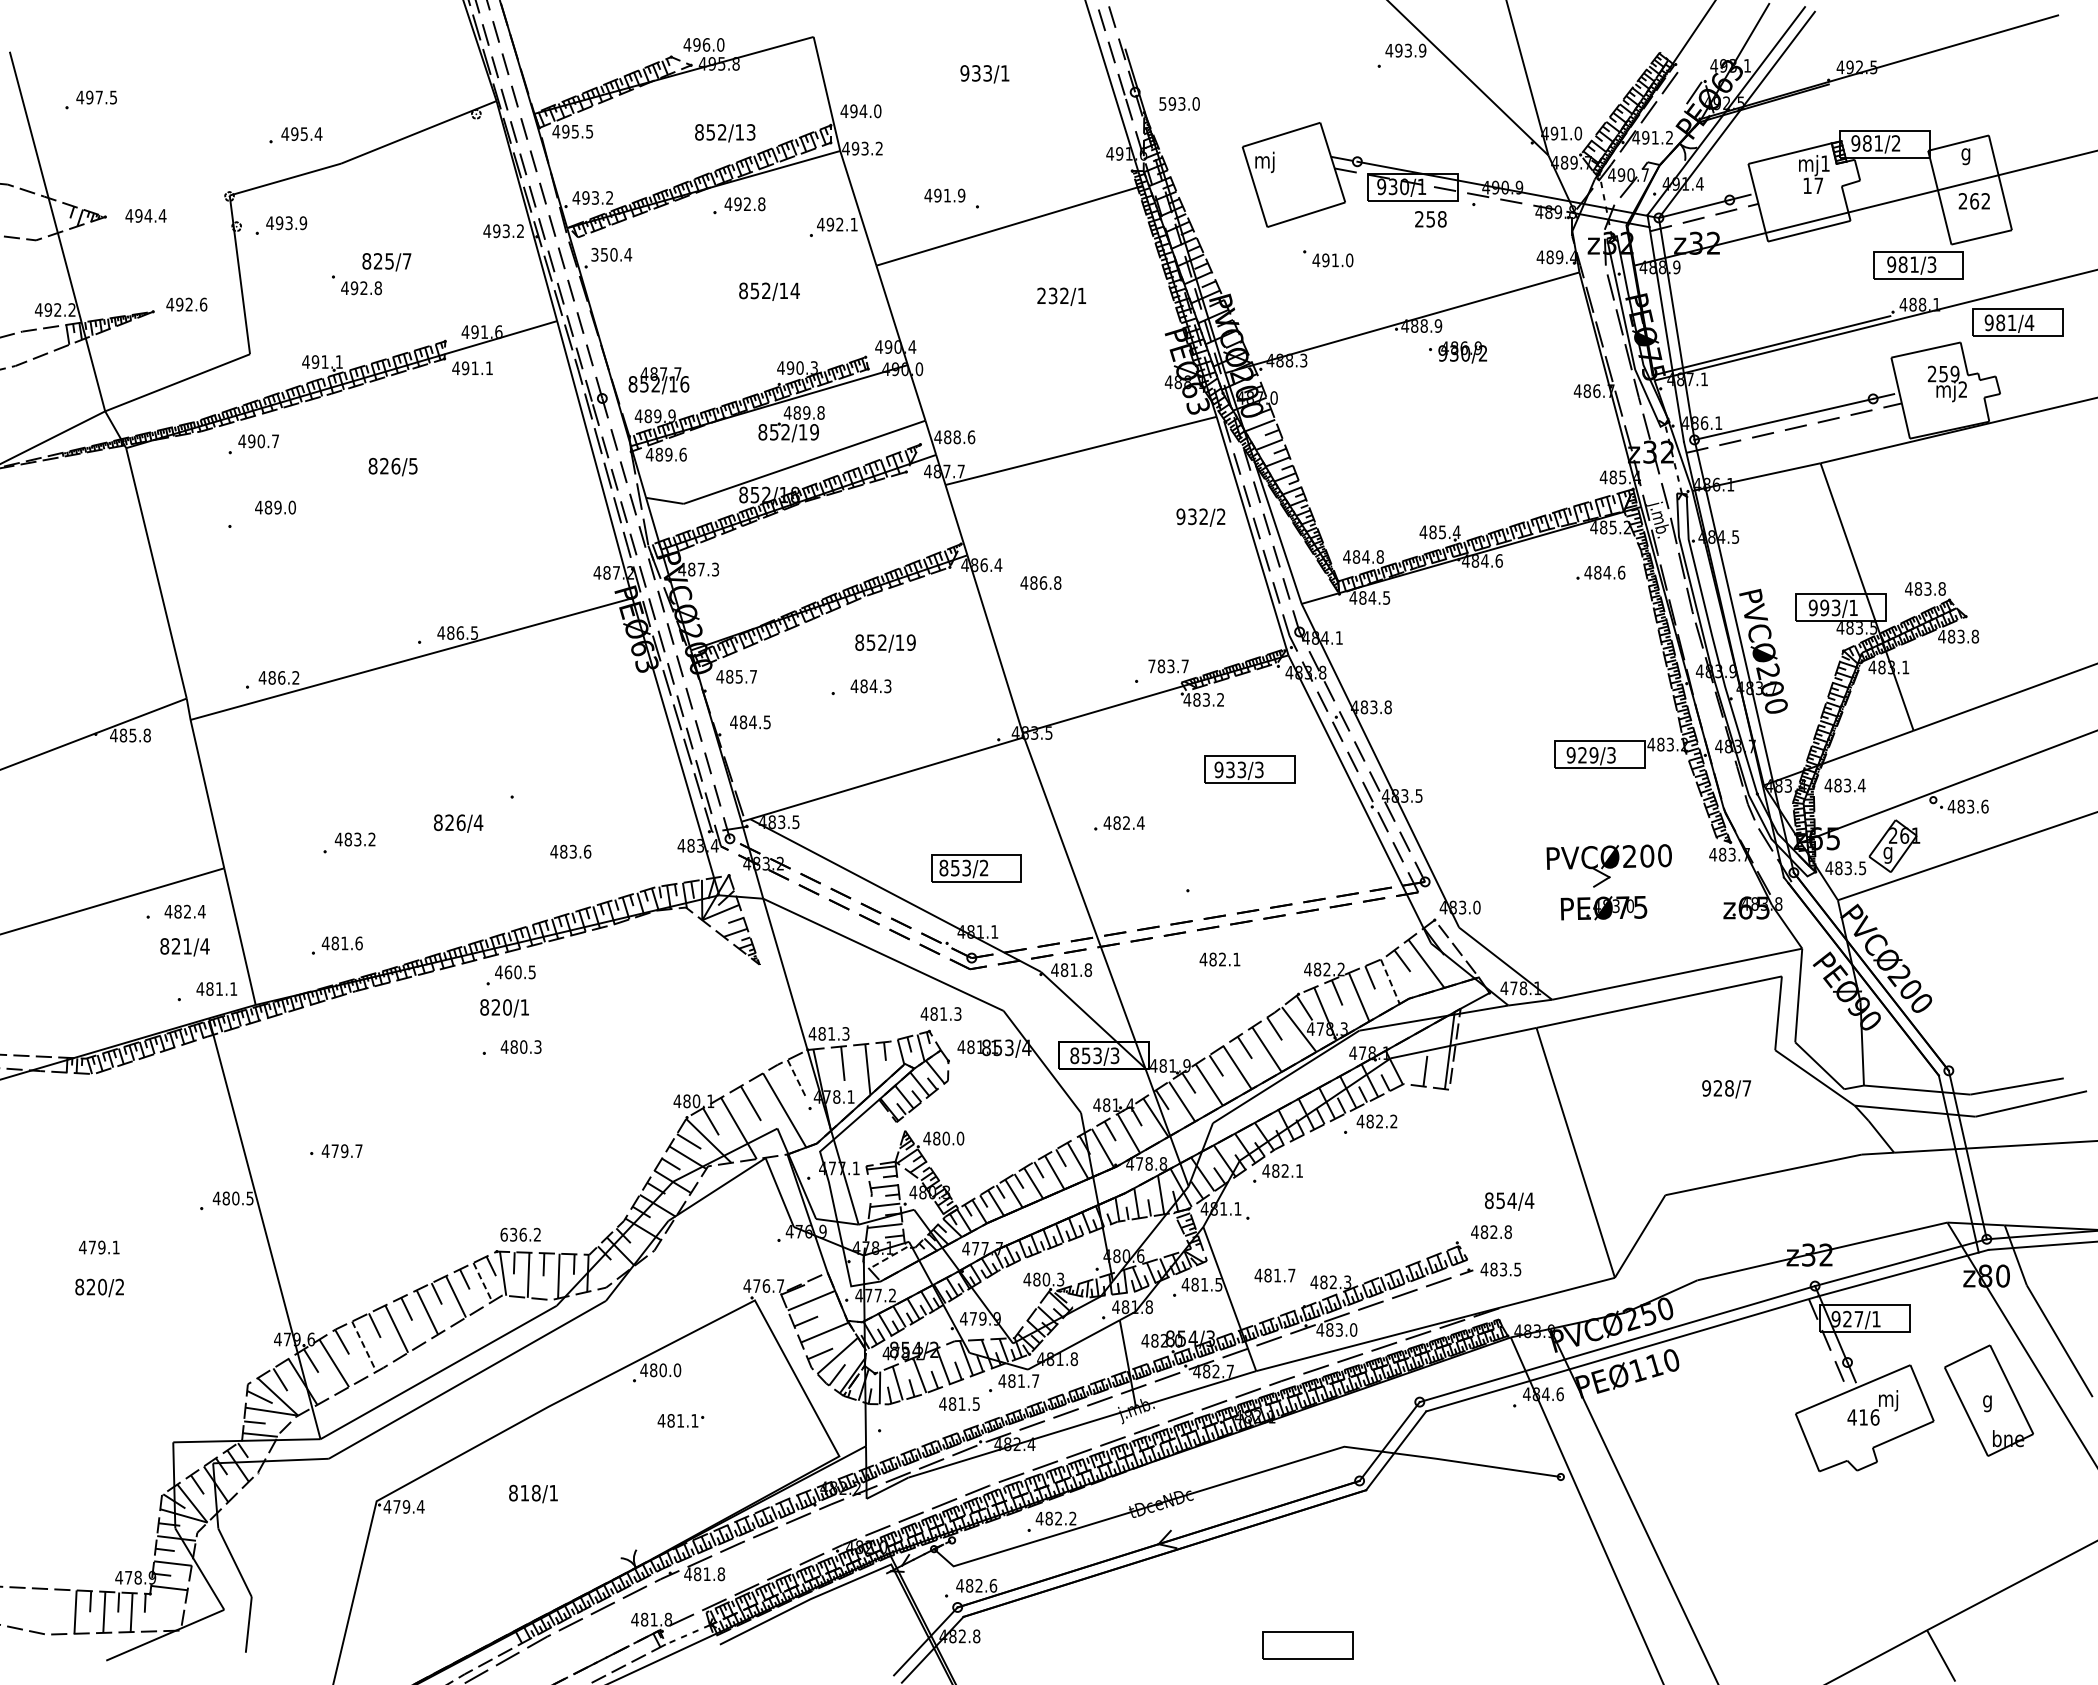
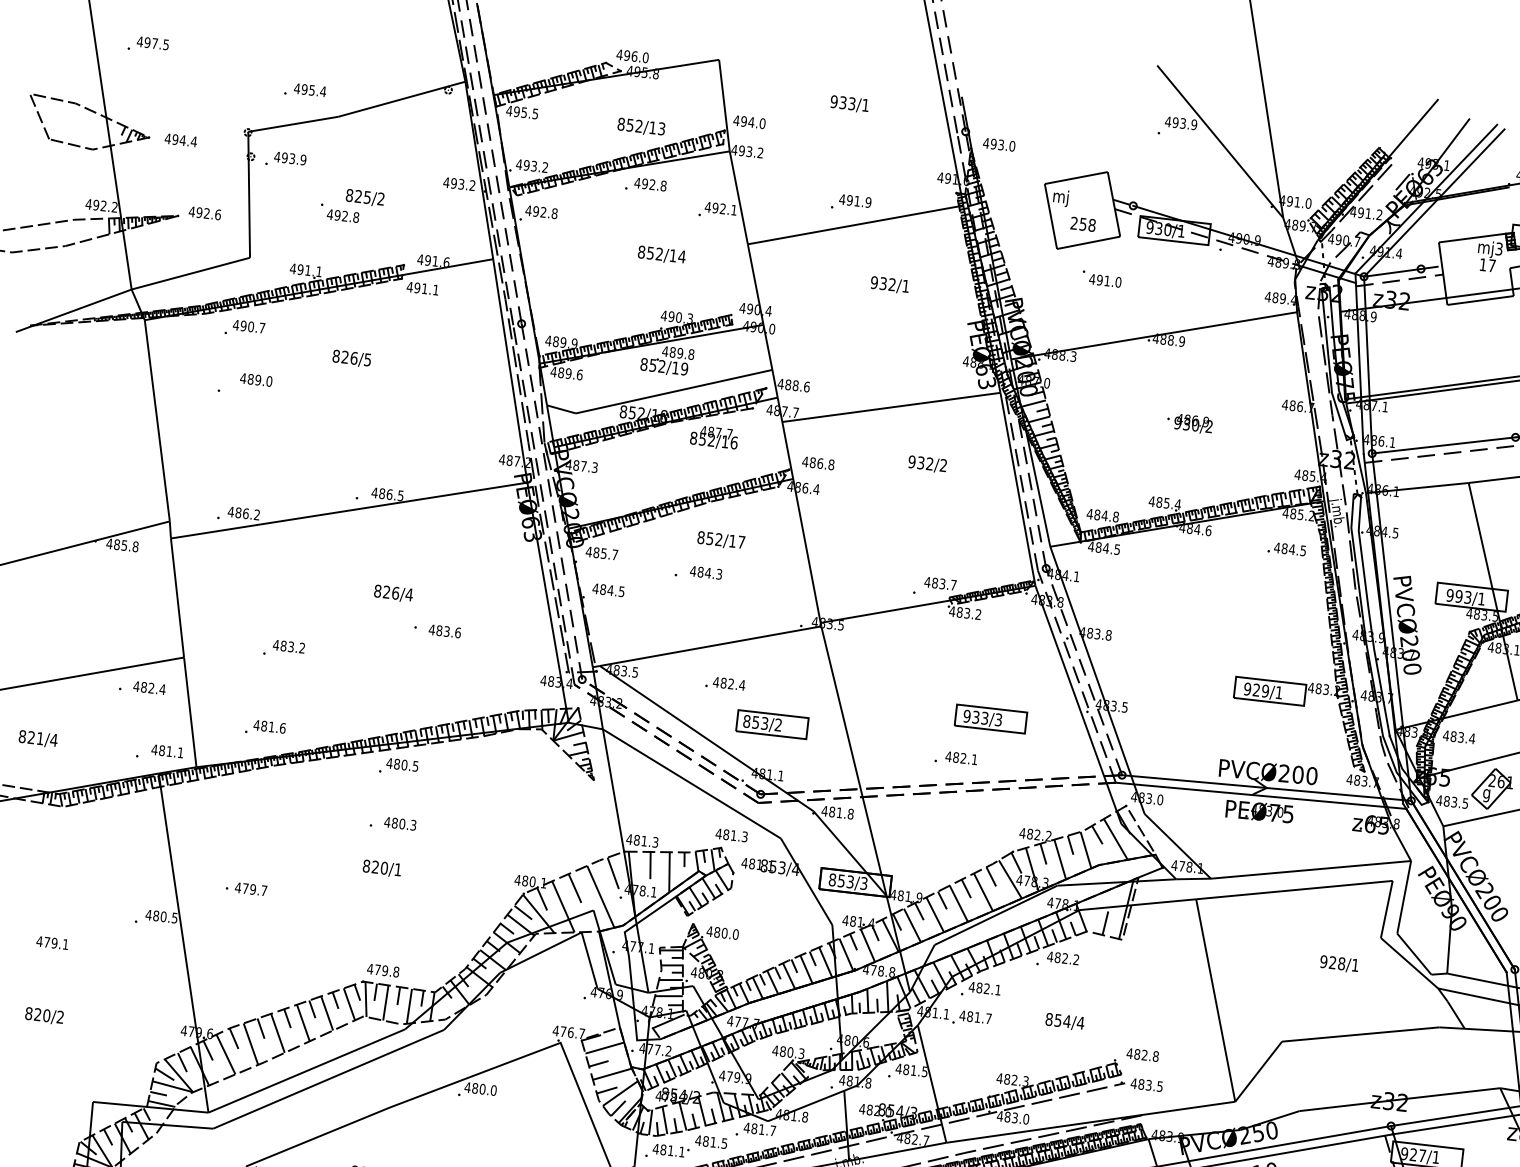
text: (1162, 103) -> (986, 142), 593.0 -> 493.0
text: (1825, 163) -> (1499, 248), mj1 -> mj3
text: (944, 195) -> (855, 200), moved
text: (1430, 219) -> (1082, 224), moved
text: (611, 254) -> (541, 211), 350.4 -> 492.8
text: (406, 261) -> (380, 199), 825/7 -> 825/2
text: (1041, 295) -> (874, 282), 232/1 -> 932/1
text: (1458, 352) -> (1190, 423), moved
text: (658, 380) -> (714, 437), moved
text: (1200, 517) -> (927, 464), moved
text: (1621, 572) -> (1303, 550), 484.6 -> 484.5
text: (1040, 582) -> (818, 462), moved
text: (910, 642) -> (740, 542), 852/19 -> 852/17
text: (1151, 666) -> (927, 582), 783.7 -> 483.7
text: (1611, 755) -> (1279, 692), 929/3 -> 929/1
part: (1249, 769) -> (990, 718), moved
text: (458, 823) -> (393, 593), moved
text: (1119, 823) -> (725, 683), moved
text: (570, 851) -> (444, 631), moved
line: (1609, 876) -> (1266, 787), added
line: (1603, 887) -> (1261, 795), added
text: (184, 947) -> (37, 739), moved
text: (1219, 959) -> (961, 758), moved
text: (508, 972) -> (397, 764), 460.5 -> 480.5
line: (1390, 982) -> (1086, 850), dashed -> solid
text: (504, 1008) -> (382, 868), moved
line: (797, 1079) -> (613, 873), dashed -> solid
text: (1746, 1088) -> (1355, 965), 928/7 -> 928/1
text: (1509, 1201) -> (1064, 1021), moved
text: (520, 1234) -> (383, 970), 636.2 -> 479.8
line: (888, 1257) -> (668, 1021), dashed -> solid
text: (1274, 1275) -> (975, 1017), moved
line: (482, 1282) -> (349, 1004), dashed -> solid
text: (99, 1287) -> (44, 1015), moved
line: (364, 1346) -> (251, 1044), dashed -> solid
text: (680, 1420) -> (670, 1150), moved

